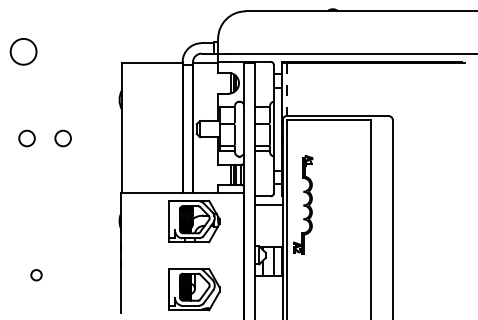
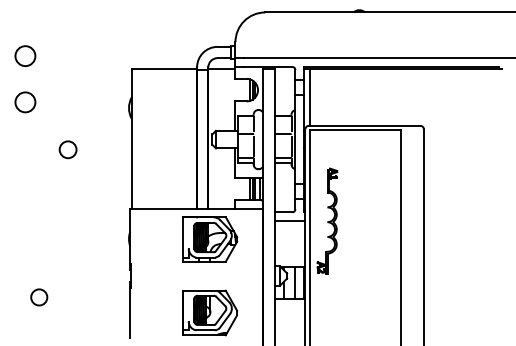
circle: (23, 51) -> (25, 55), size x0.71
line: (286, 90) -> (309, 97), dashed -> solid
circle: (23, 94) -> (25, 102), added
circle: (26, 138) -> (28, 149), removed
circle: (36, 275) -> (39, 297), size x1.43

